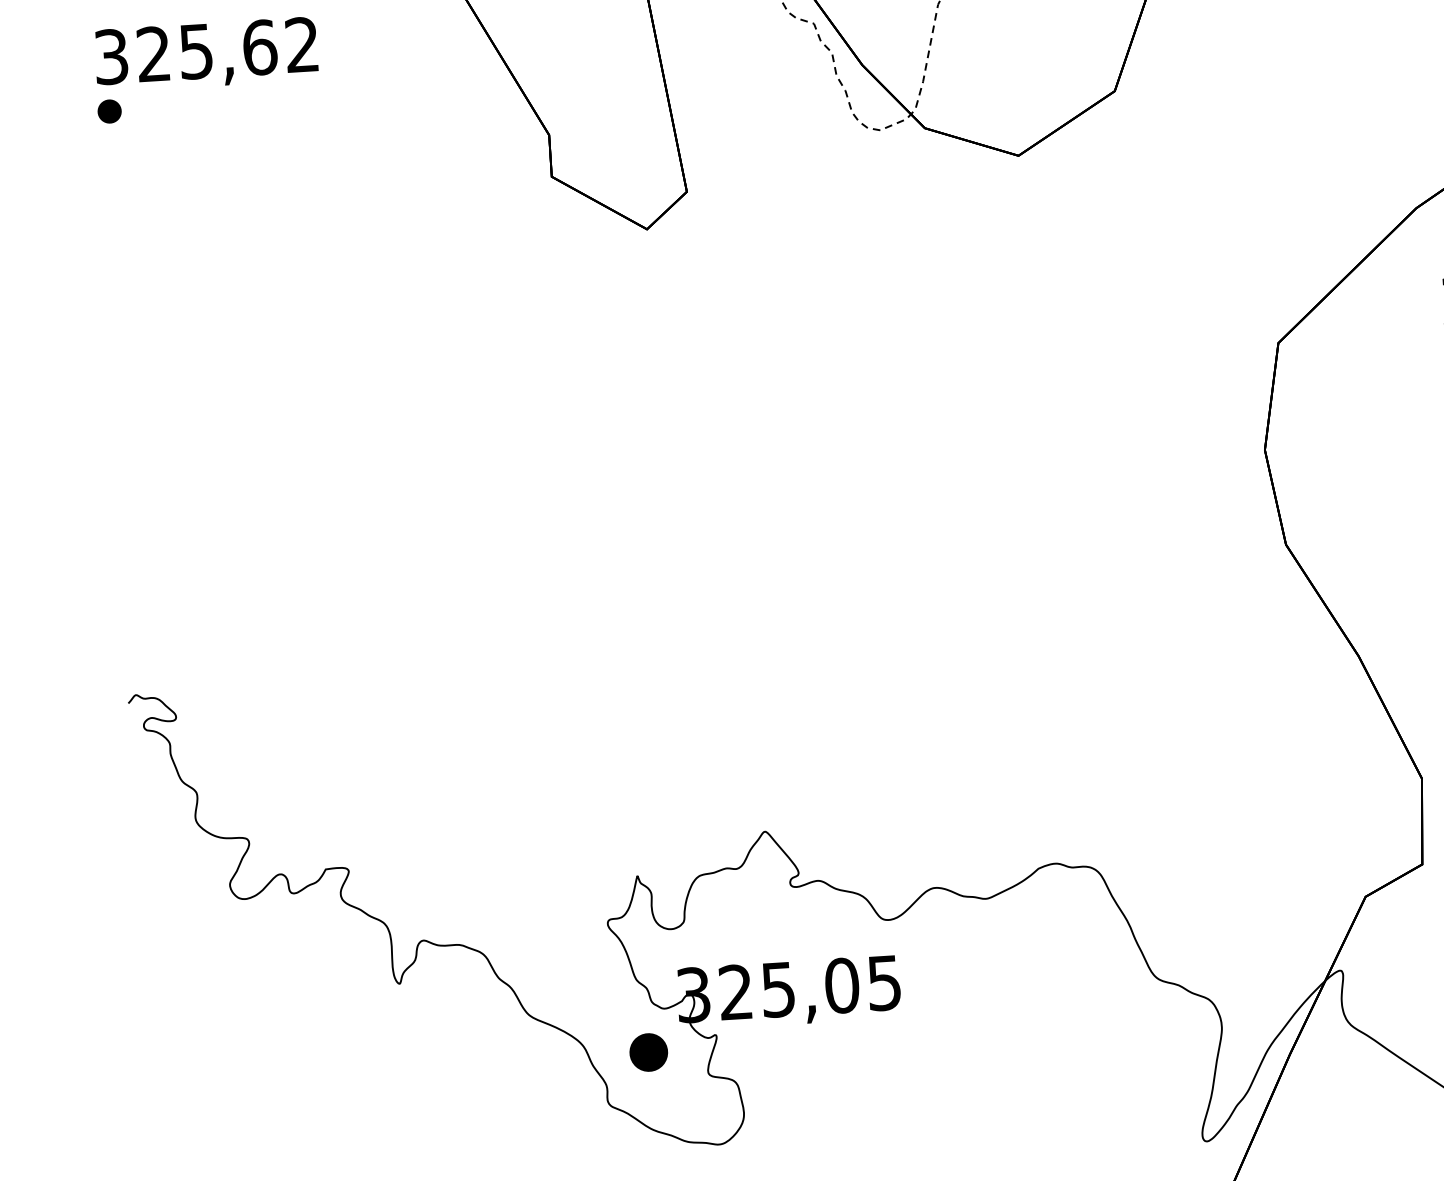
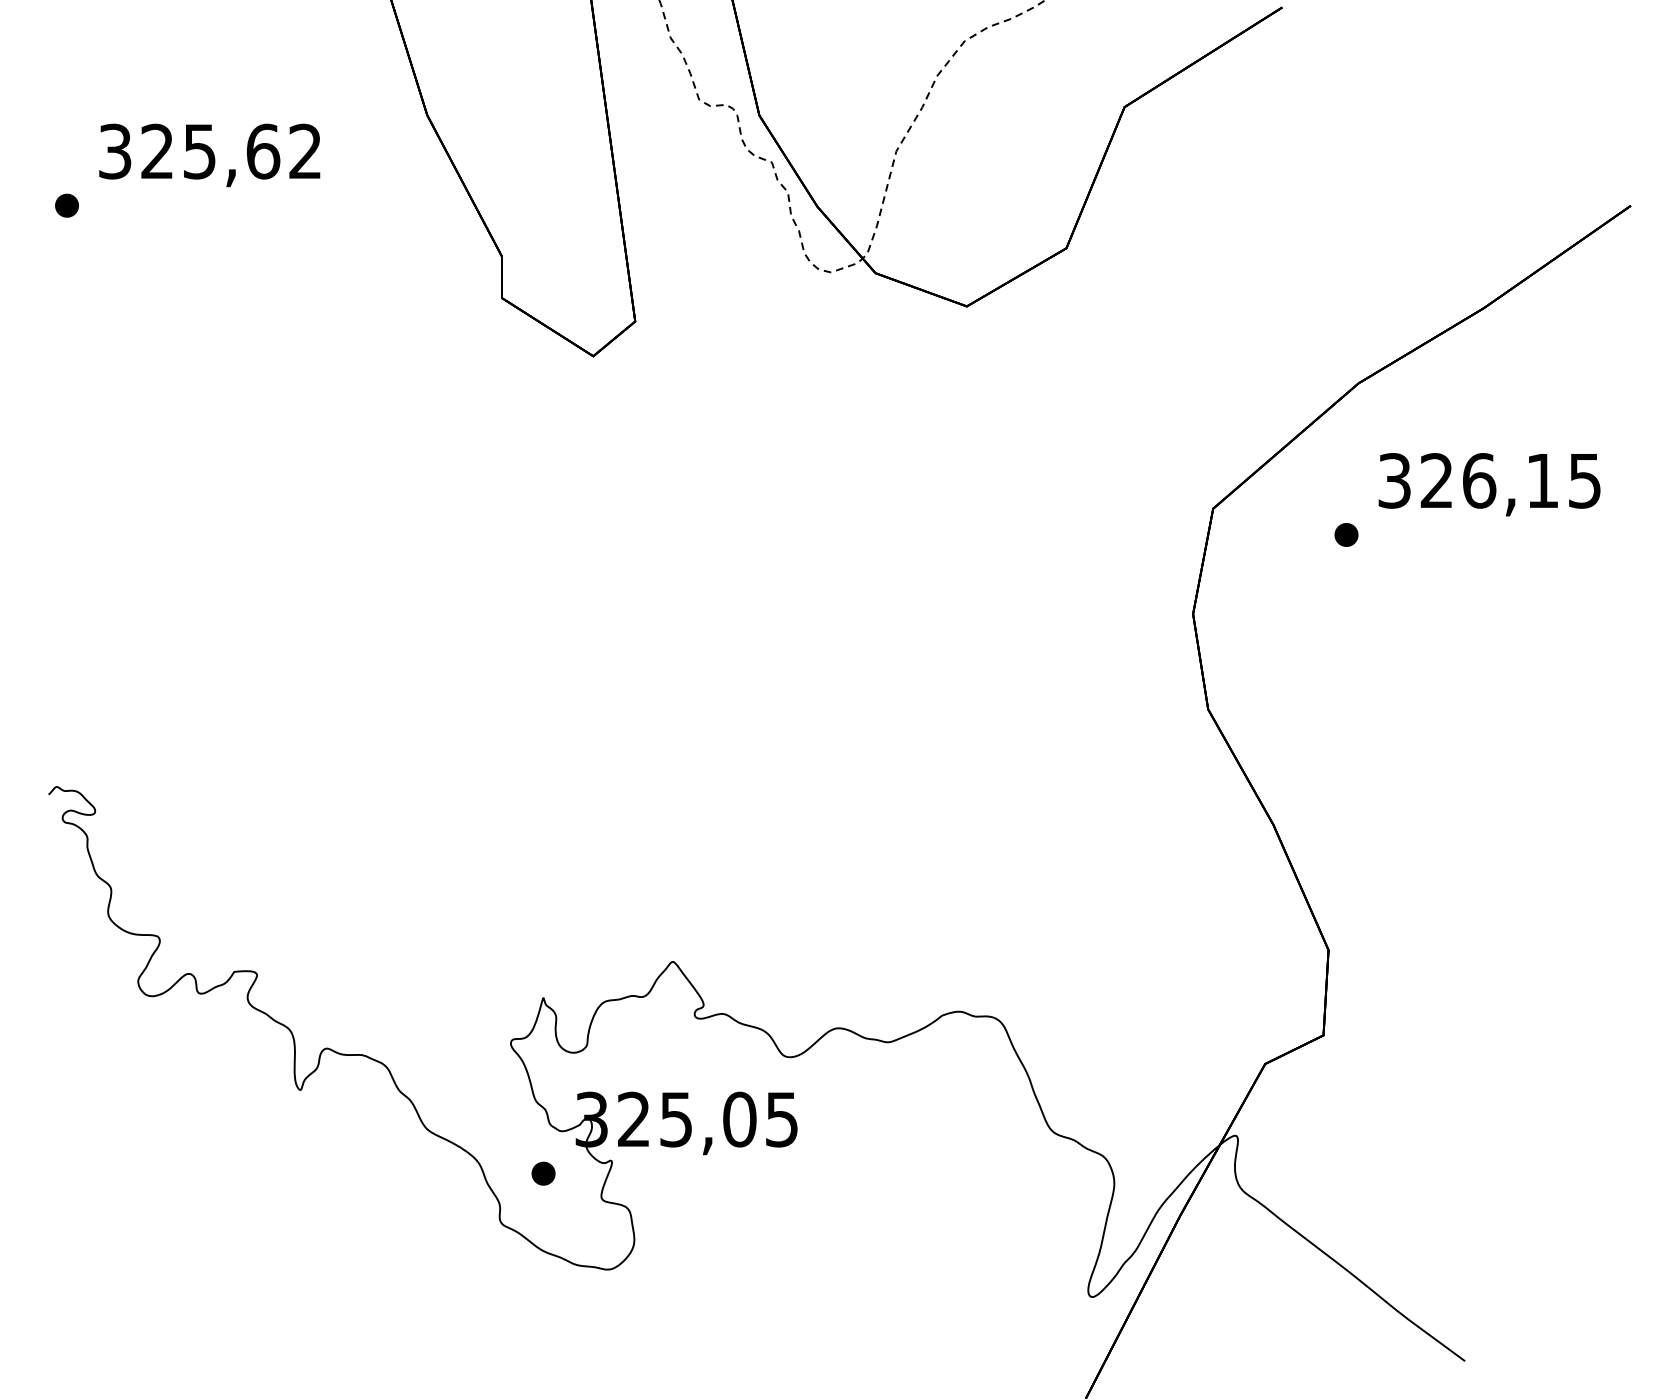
text: (206, 54) -> (209, 155), moved
part: (1413, 360) -> (1346, 534), added
part: (648, 1052) -> (543, 1173), size x0.62

